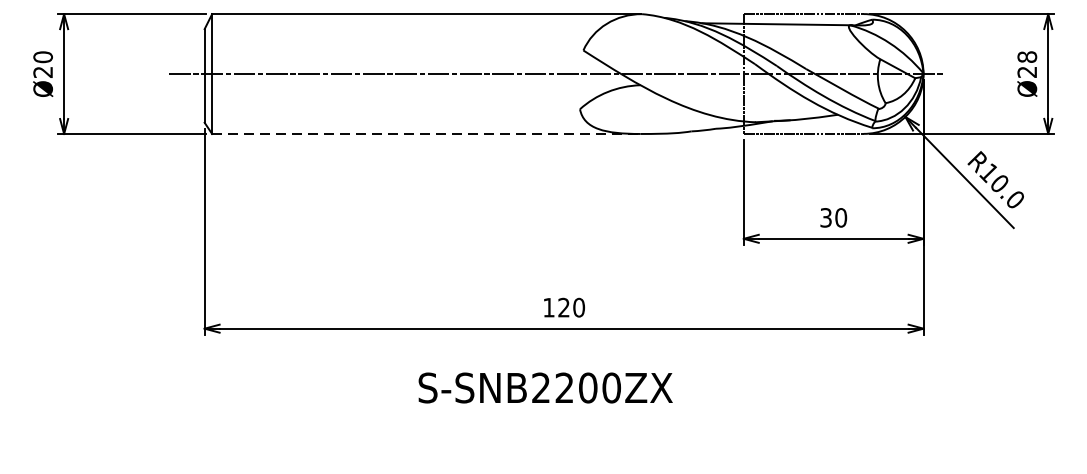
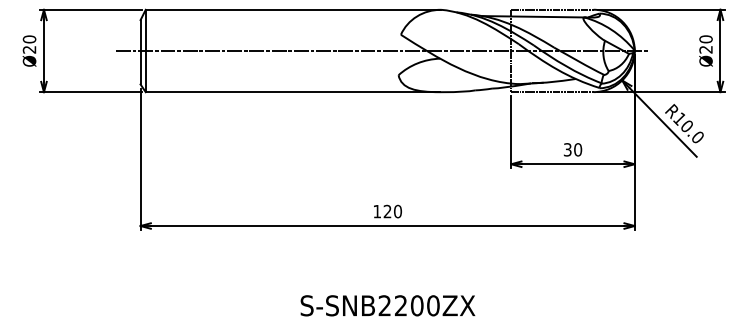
text: (1026, 57) -> (705, 39), Ø28 -> Ø20
line: (427, 134) -> (293, 92), dashed -> solid
text: (544, 387) -> (387, 305), moved

